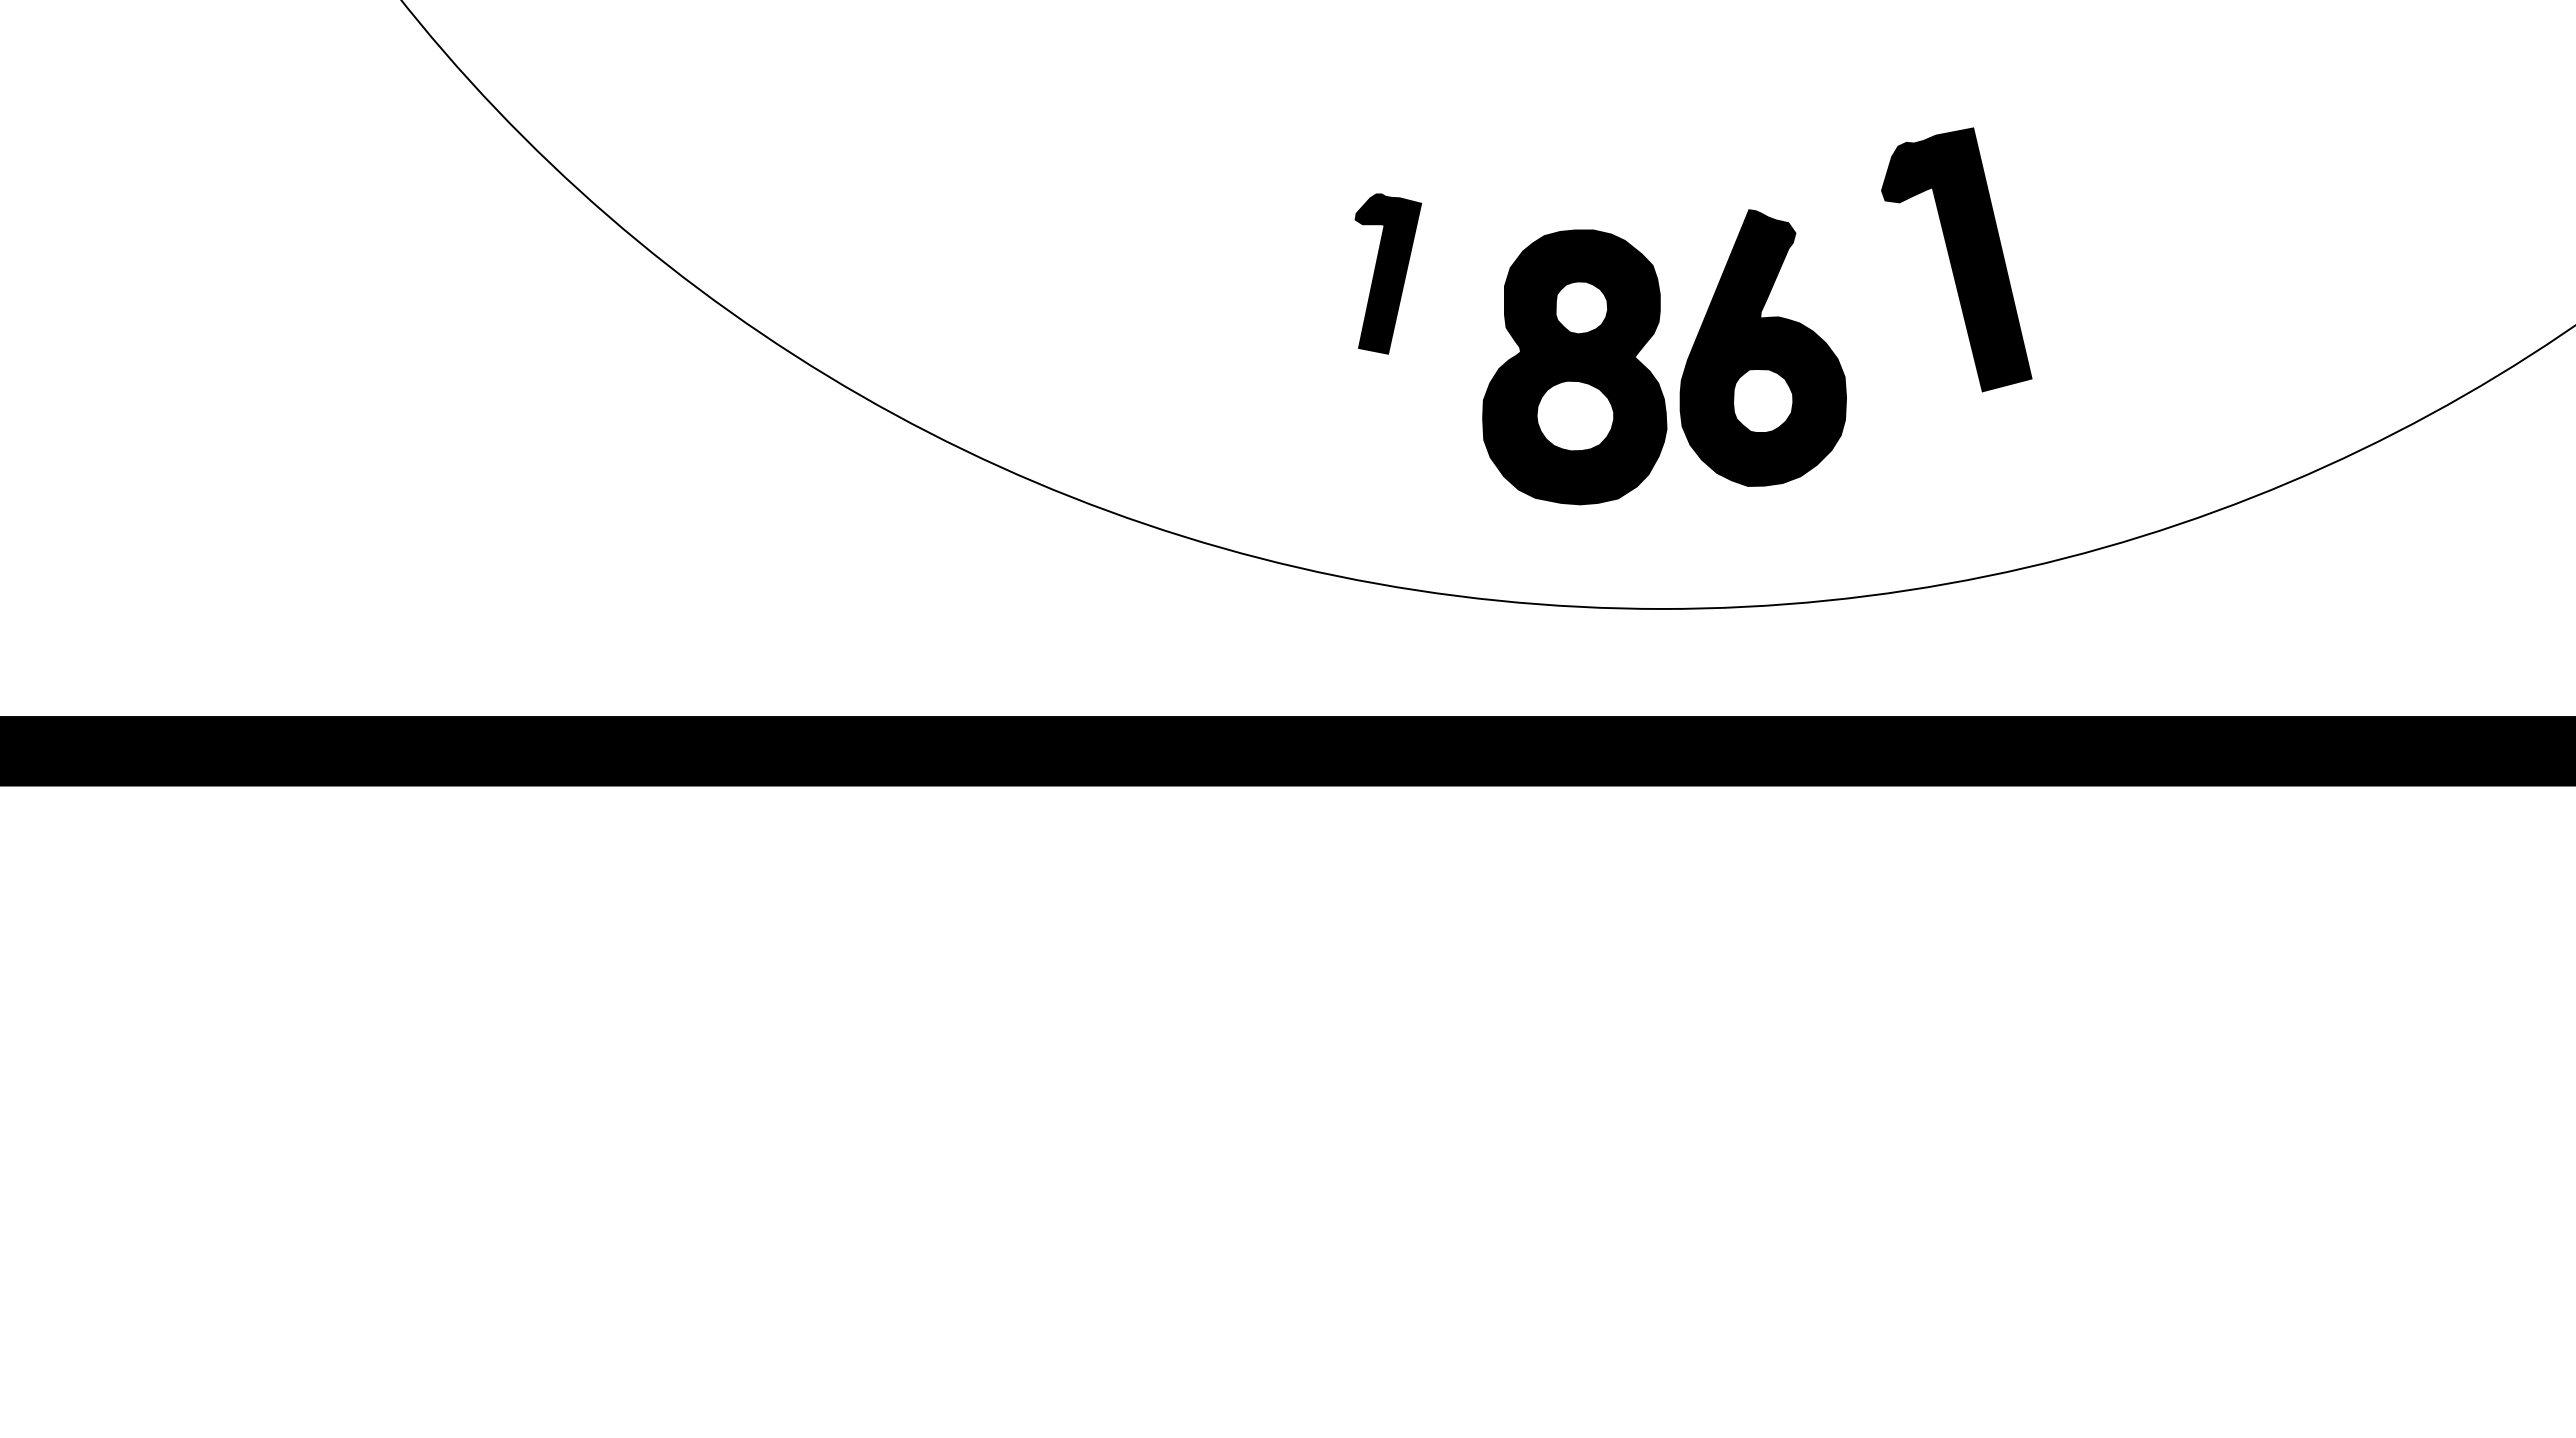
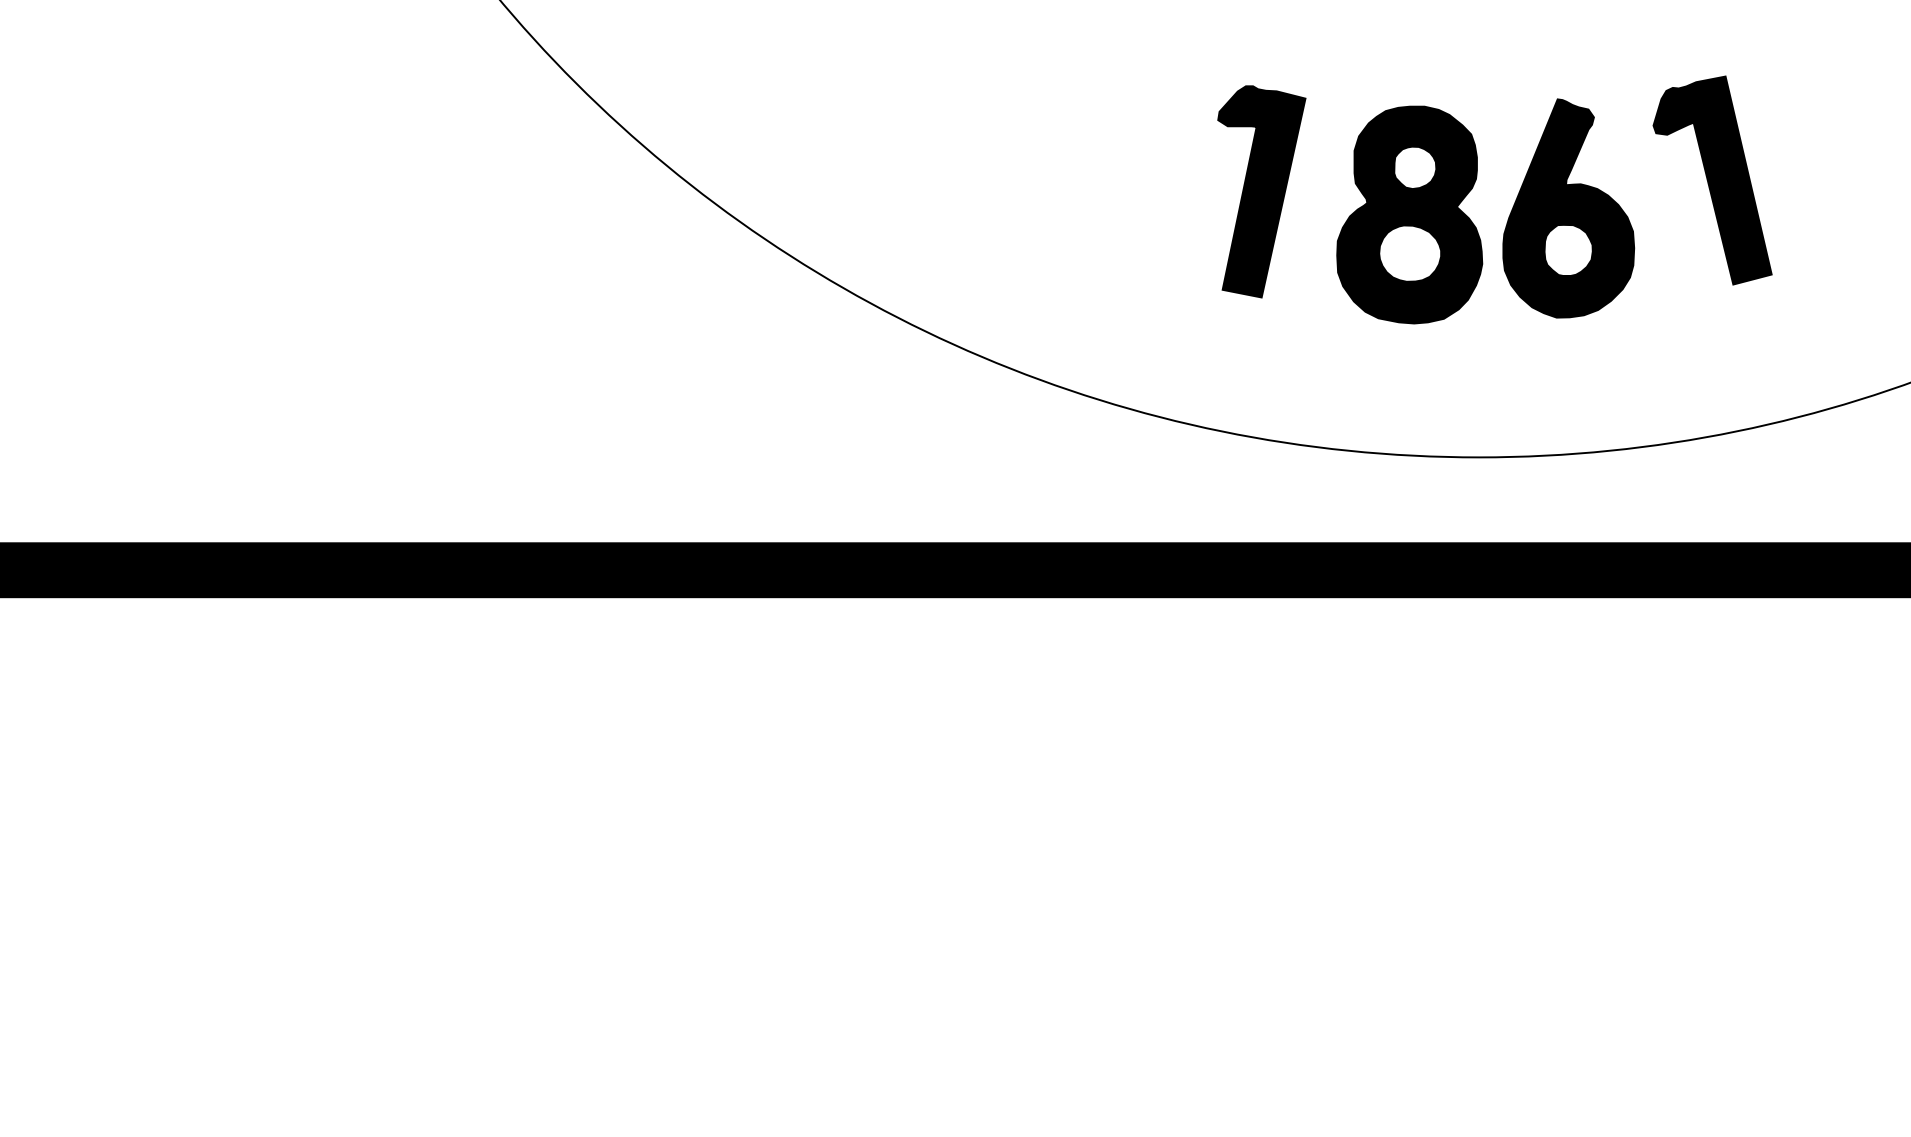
part: (1388, 273) -> (1262, 191), size x1.67
part: (1762, 347) -> (1568, 208), moved
part: (1574, 367) -> (1409, 215), moved

